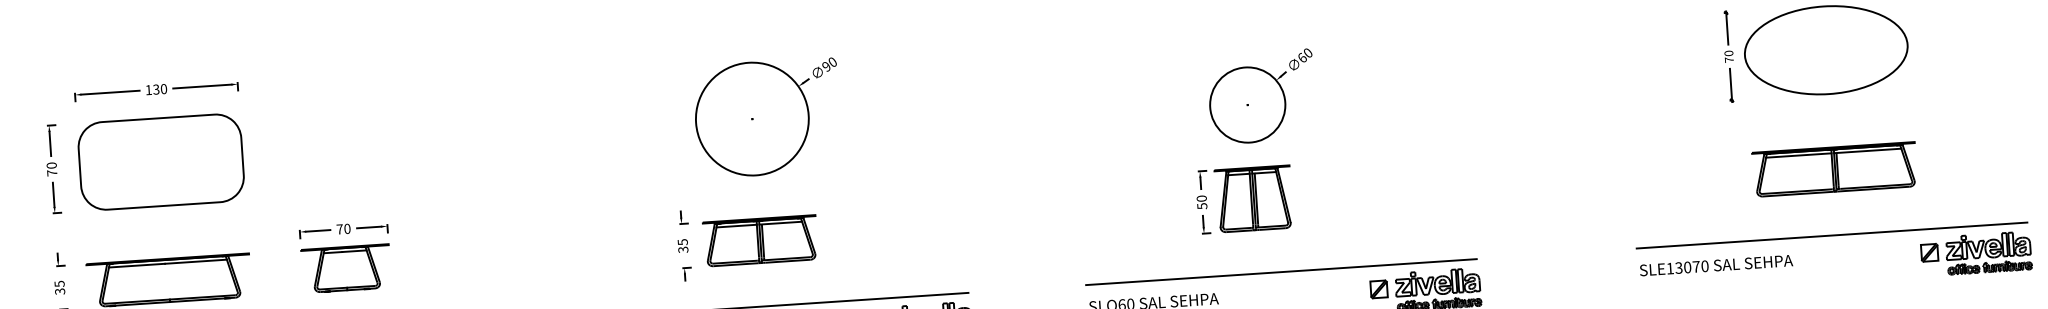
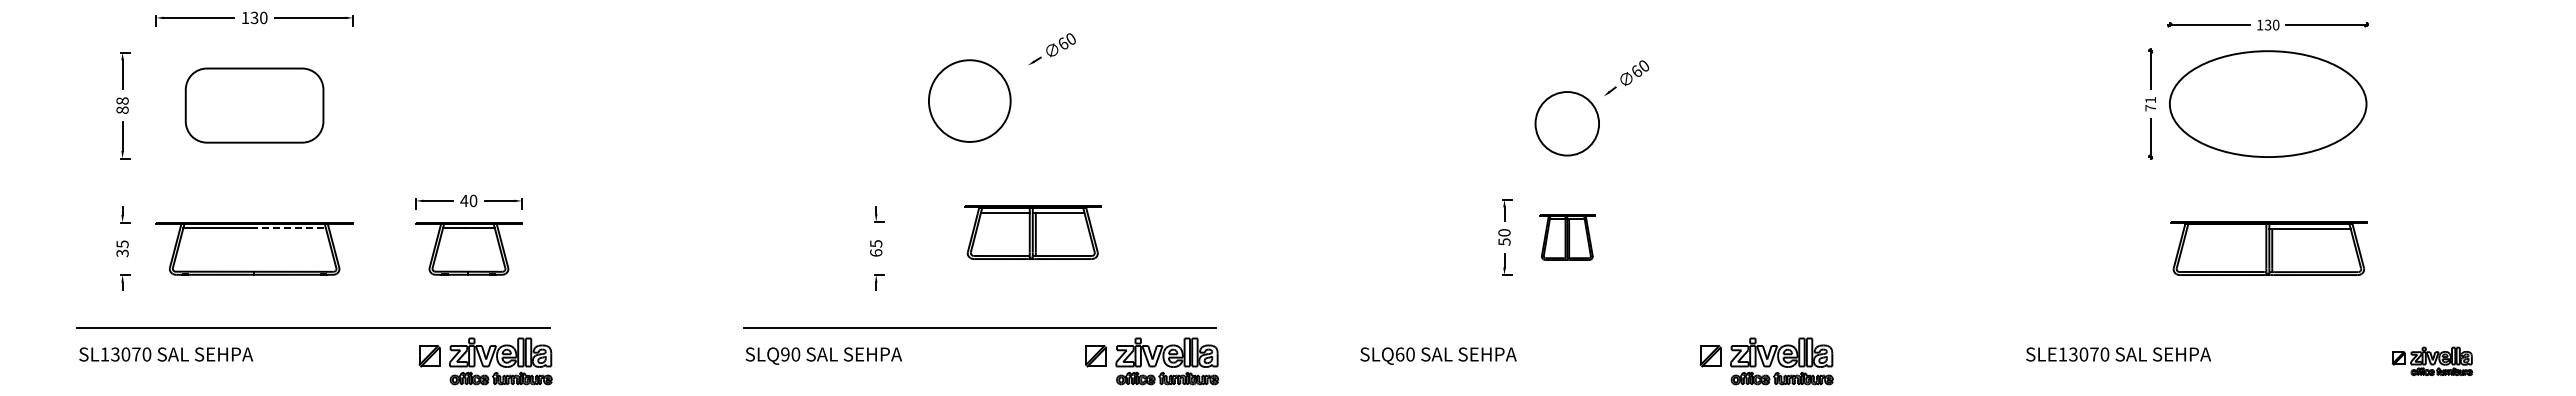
text: (1728, 52) -> (2150, 99), 70 -> 71
text: (826, 66) -> (1063, 43), 90 -> 60
circle: (1247, 104) -> (1566, 123), size x0.7
circle: (752, 119) -> (969, 101), size x0.6
line: (1798, 155) -> (2226, 228), removed
part: (161, 162) -> (254, 105), size x0.7
text: (51, 169) -> (122, 105), 70 -> 88
part: (1254, 199) -> (1567, 237), size x0.6
text: (339, 229) -> (464, 200), 70 -> 40
line: (1832, 235) -> (2260, 327), removed
part: (760, 241) -> (1032, 232), moved
text: (683, 249) -> (876, 252), 35 -> 65
part: (1976, 254) -> (2432, 361), size x0.6
line: (196, 261) -> (289, 228), solid -> dashed
line: (1281, 272) -> (1594, 327), removed

